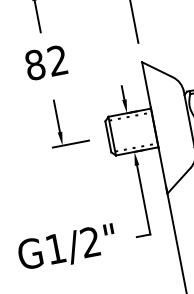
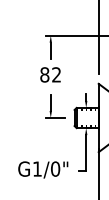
text: (90, 241) -> (55, 168), G1/2" -> G1/0"

